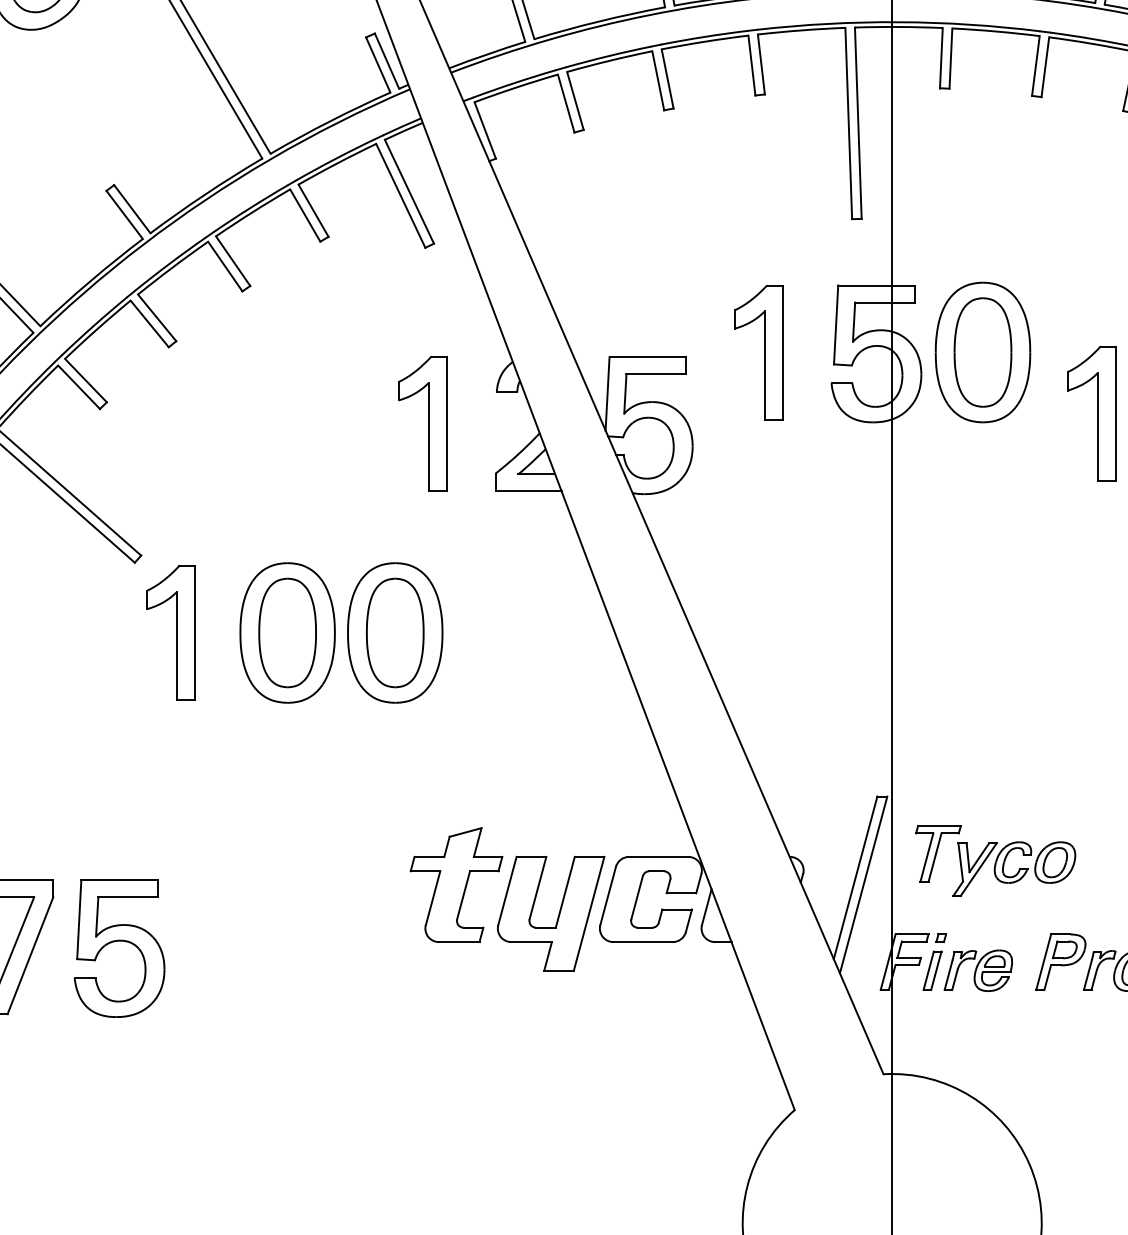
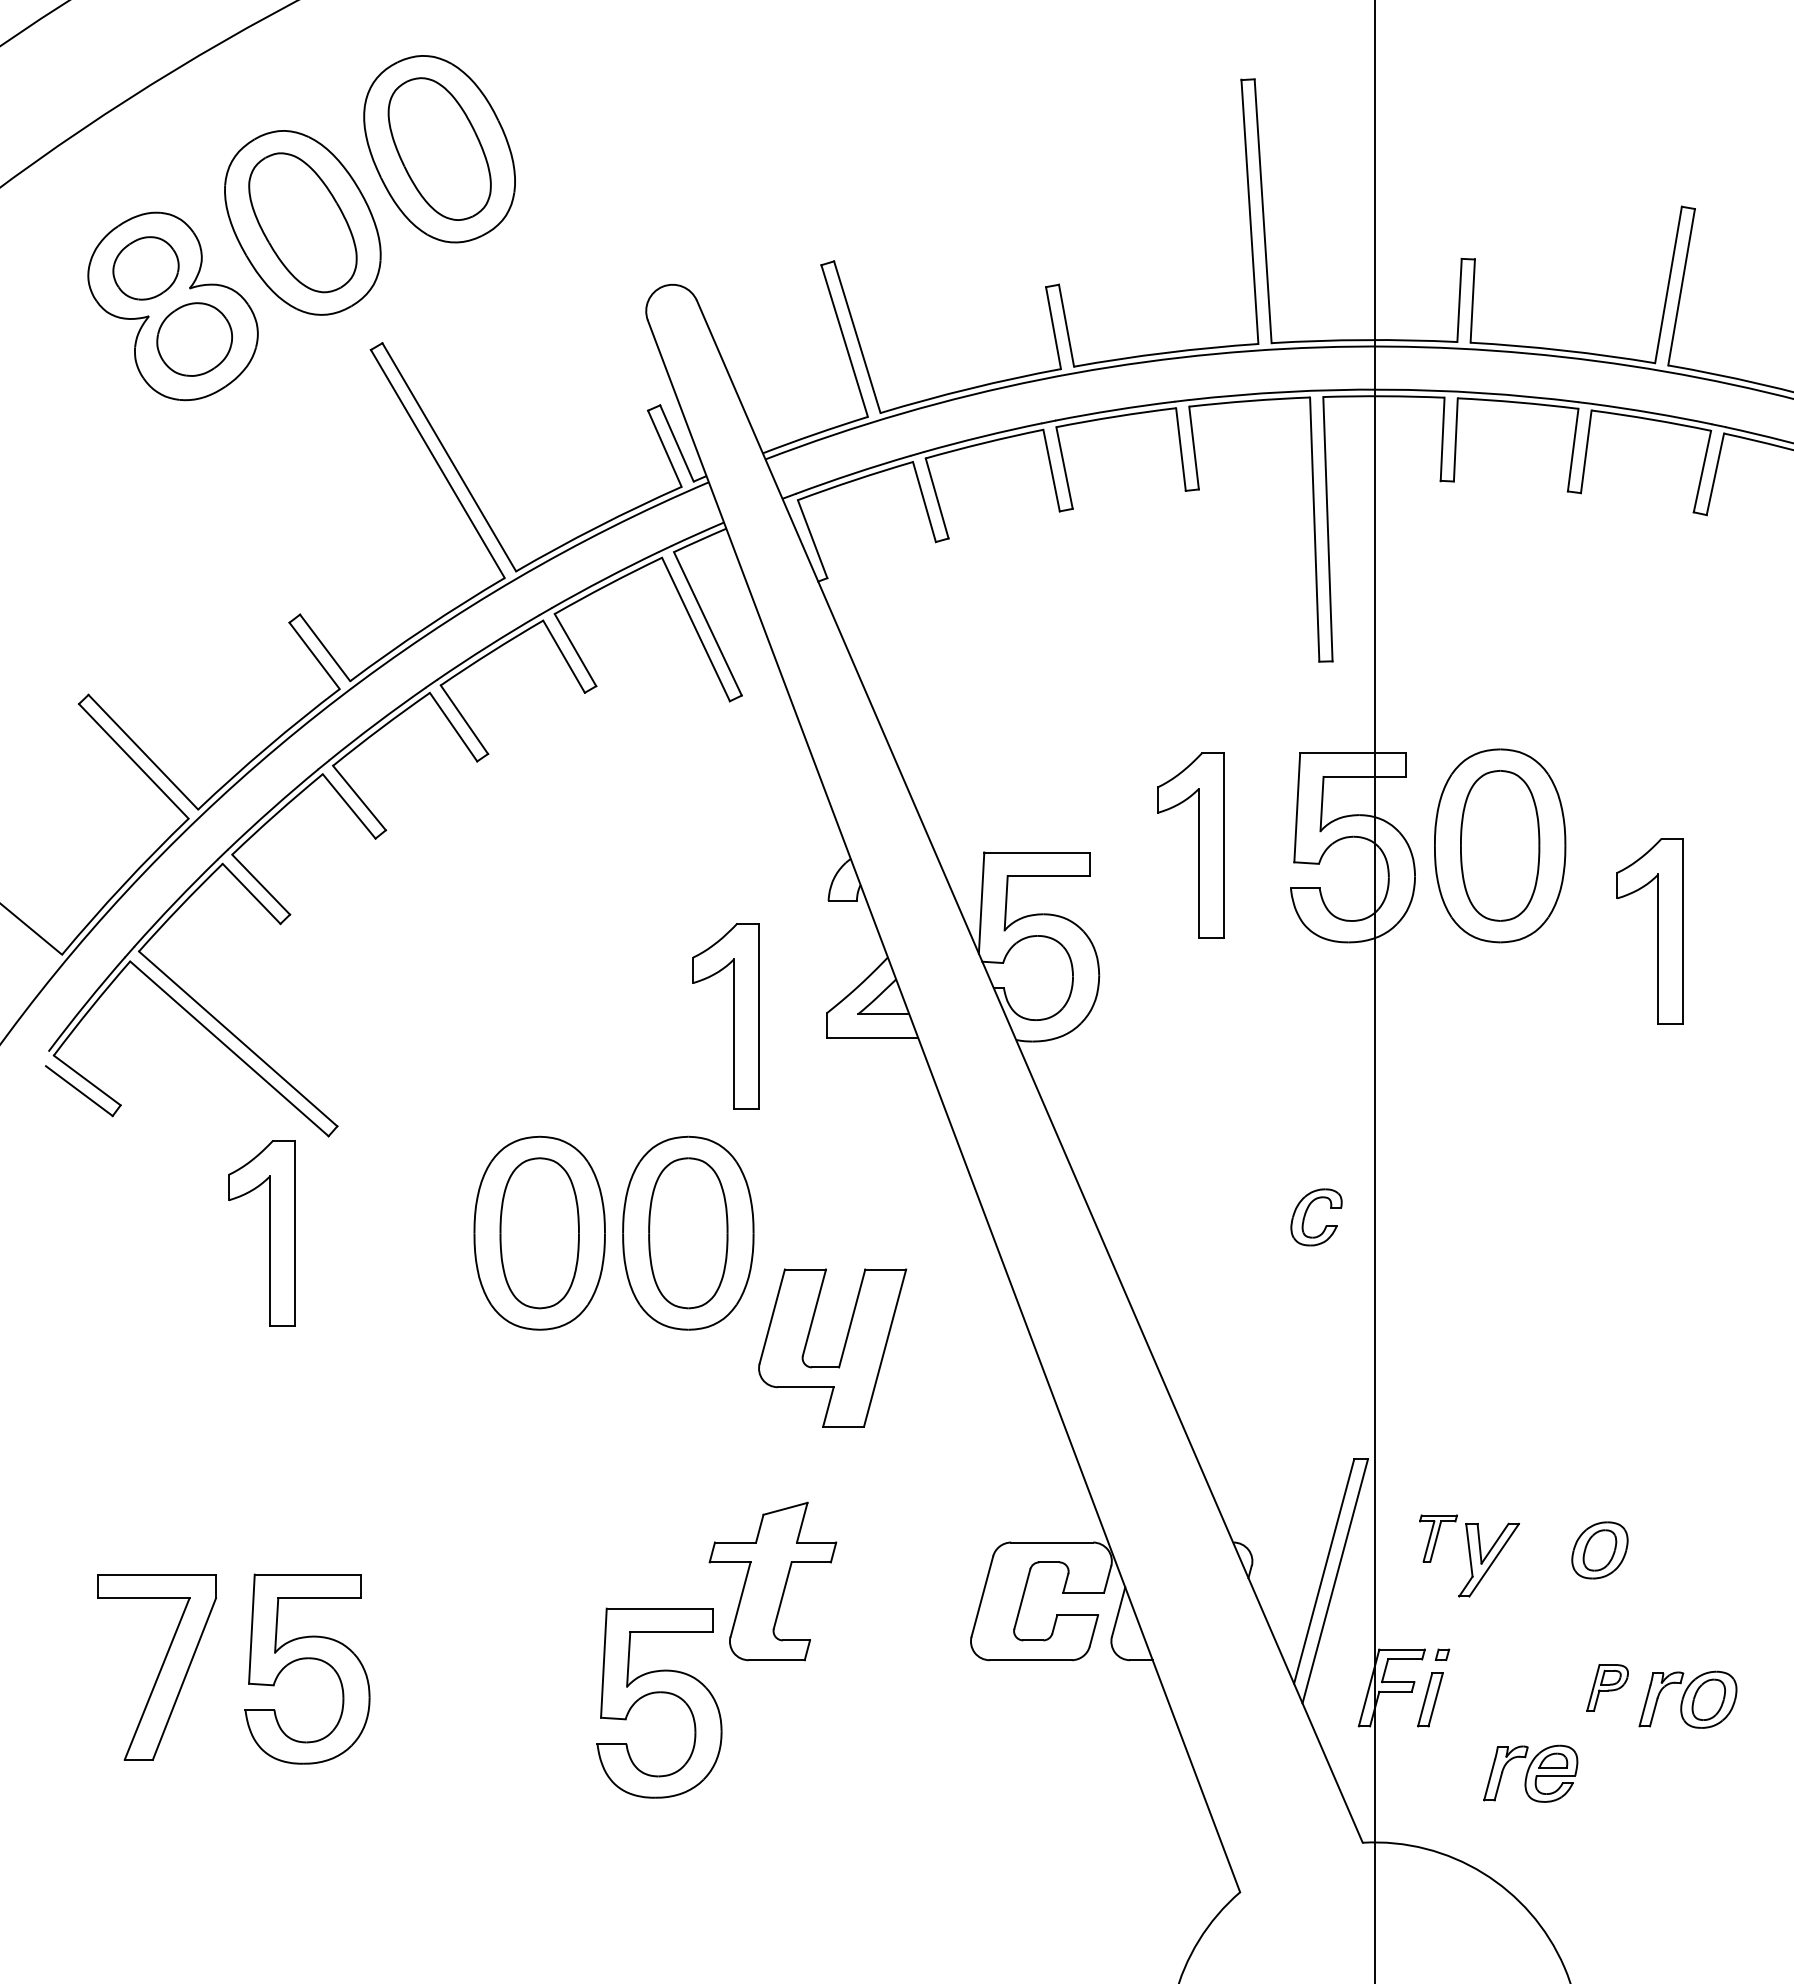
part: (427, 424) -> (733, 1016), moved
part: (176, 633) -> (269, 1233), moved
part: (938, 853) -> (1438, 1538), size x0.6
part: (1005, 859) -> (1306, 1213), moved
part: (558, 915) -> (842, 1350), moved
part: (1060, 961) -> (1607, 1687), size x0.6
part: (374, 966) -> (659, 1693), added
part: (978, 970) -> (1530, 1773), moved

